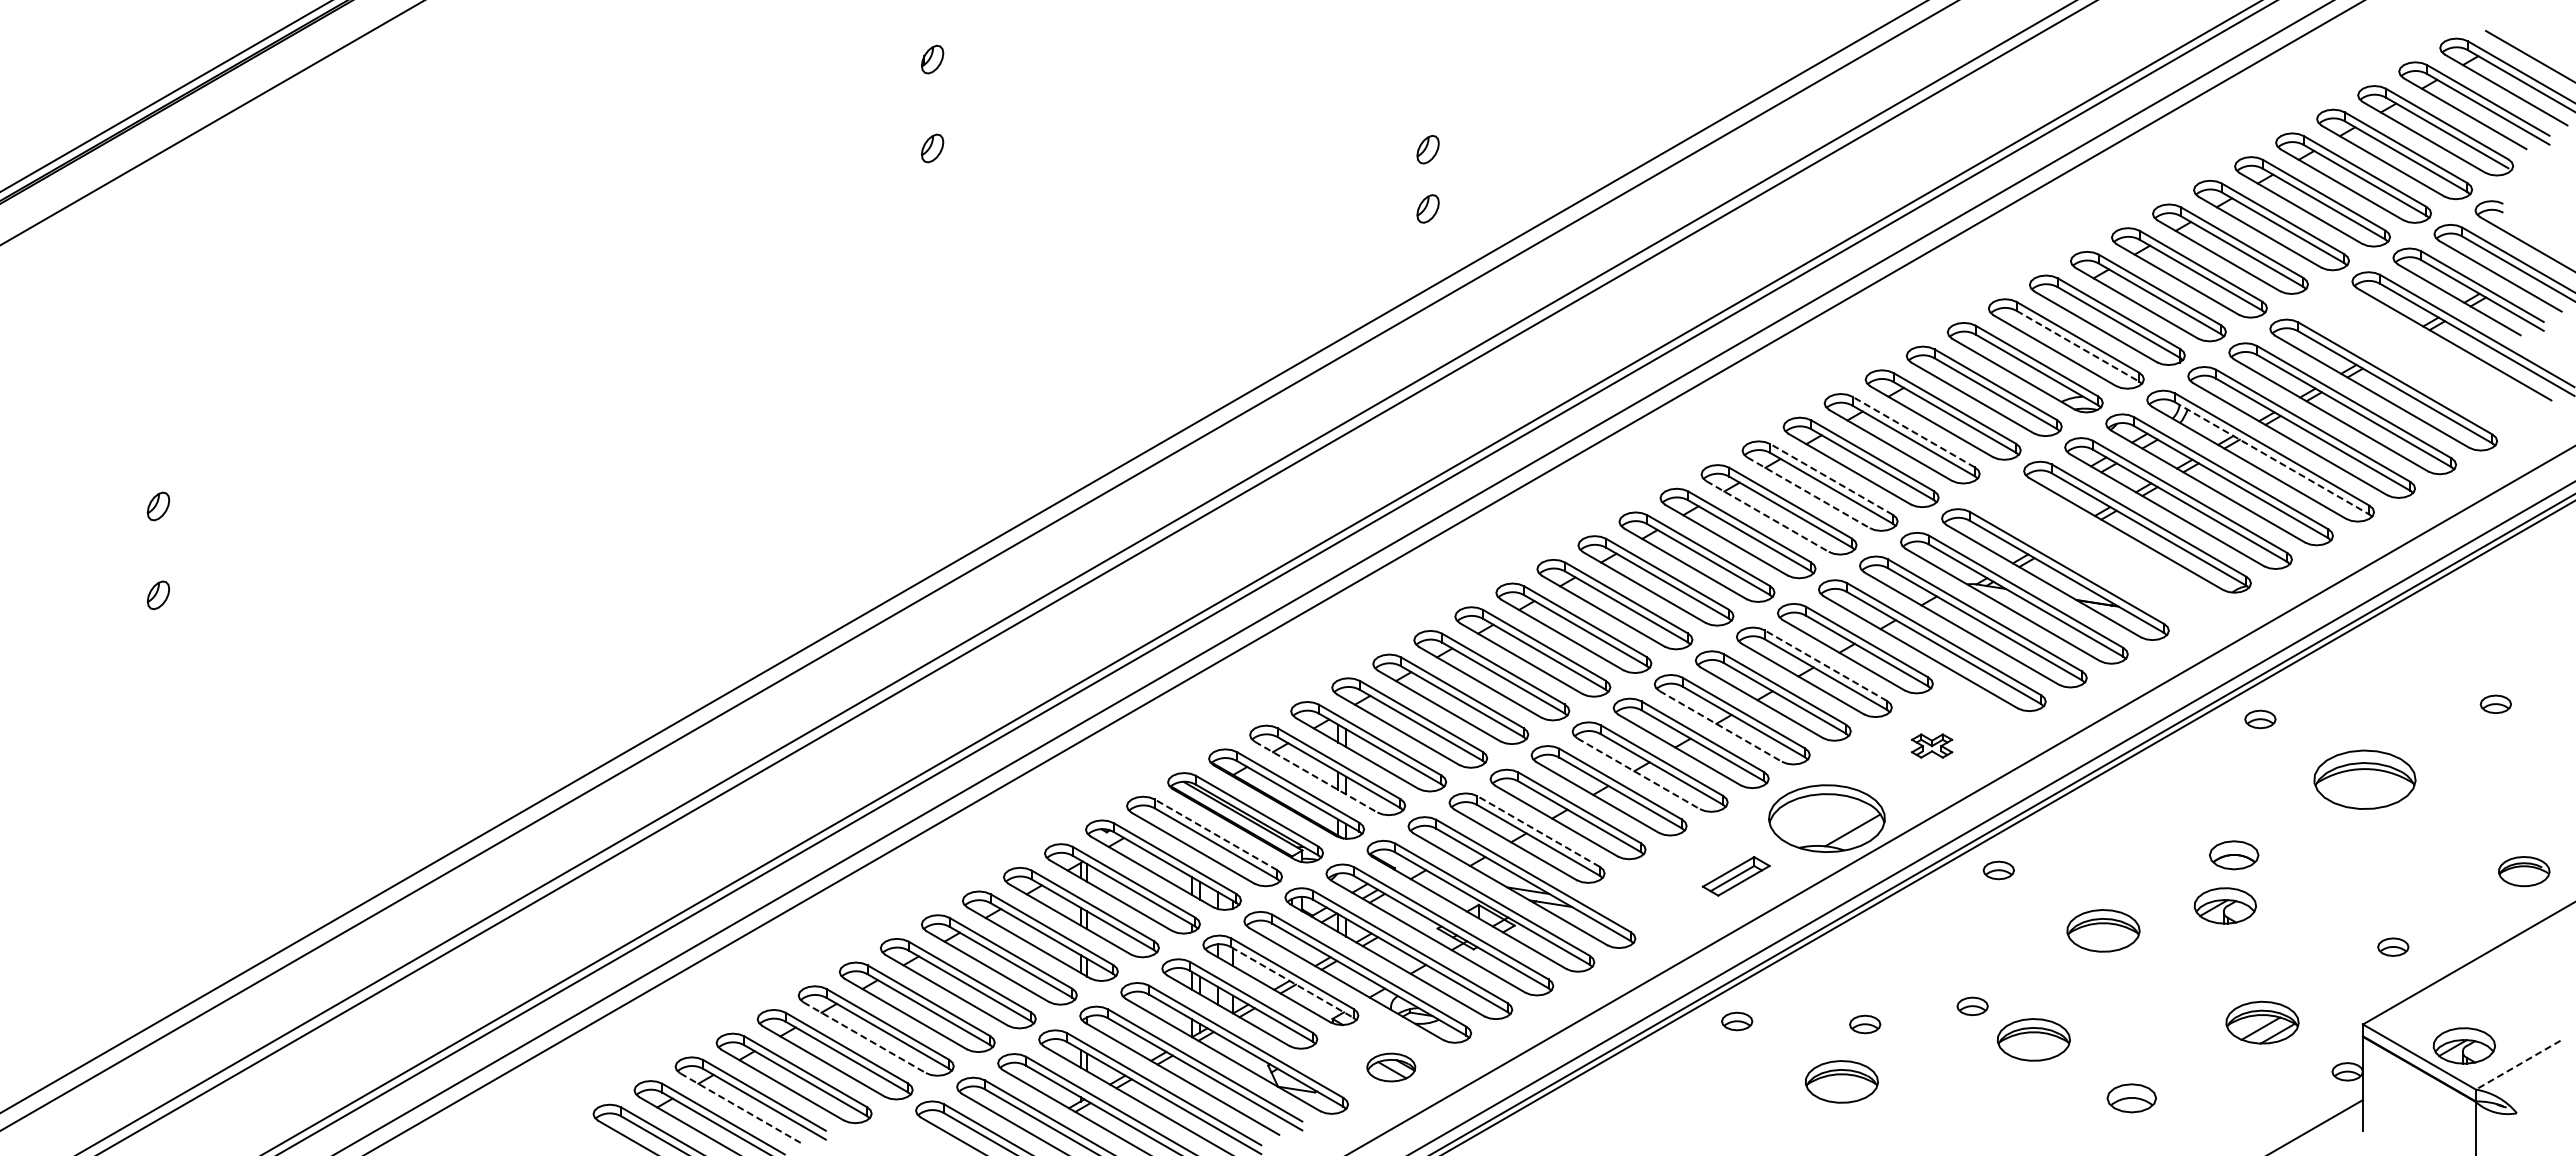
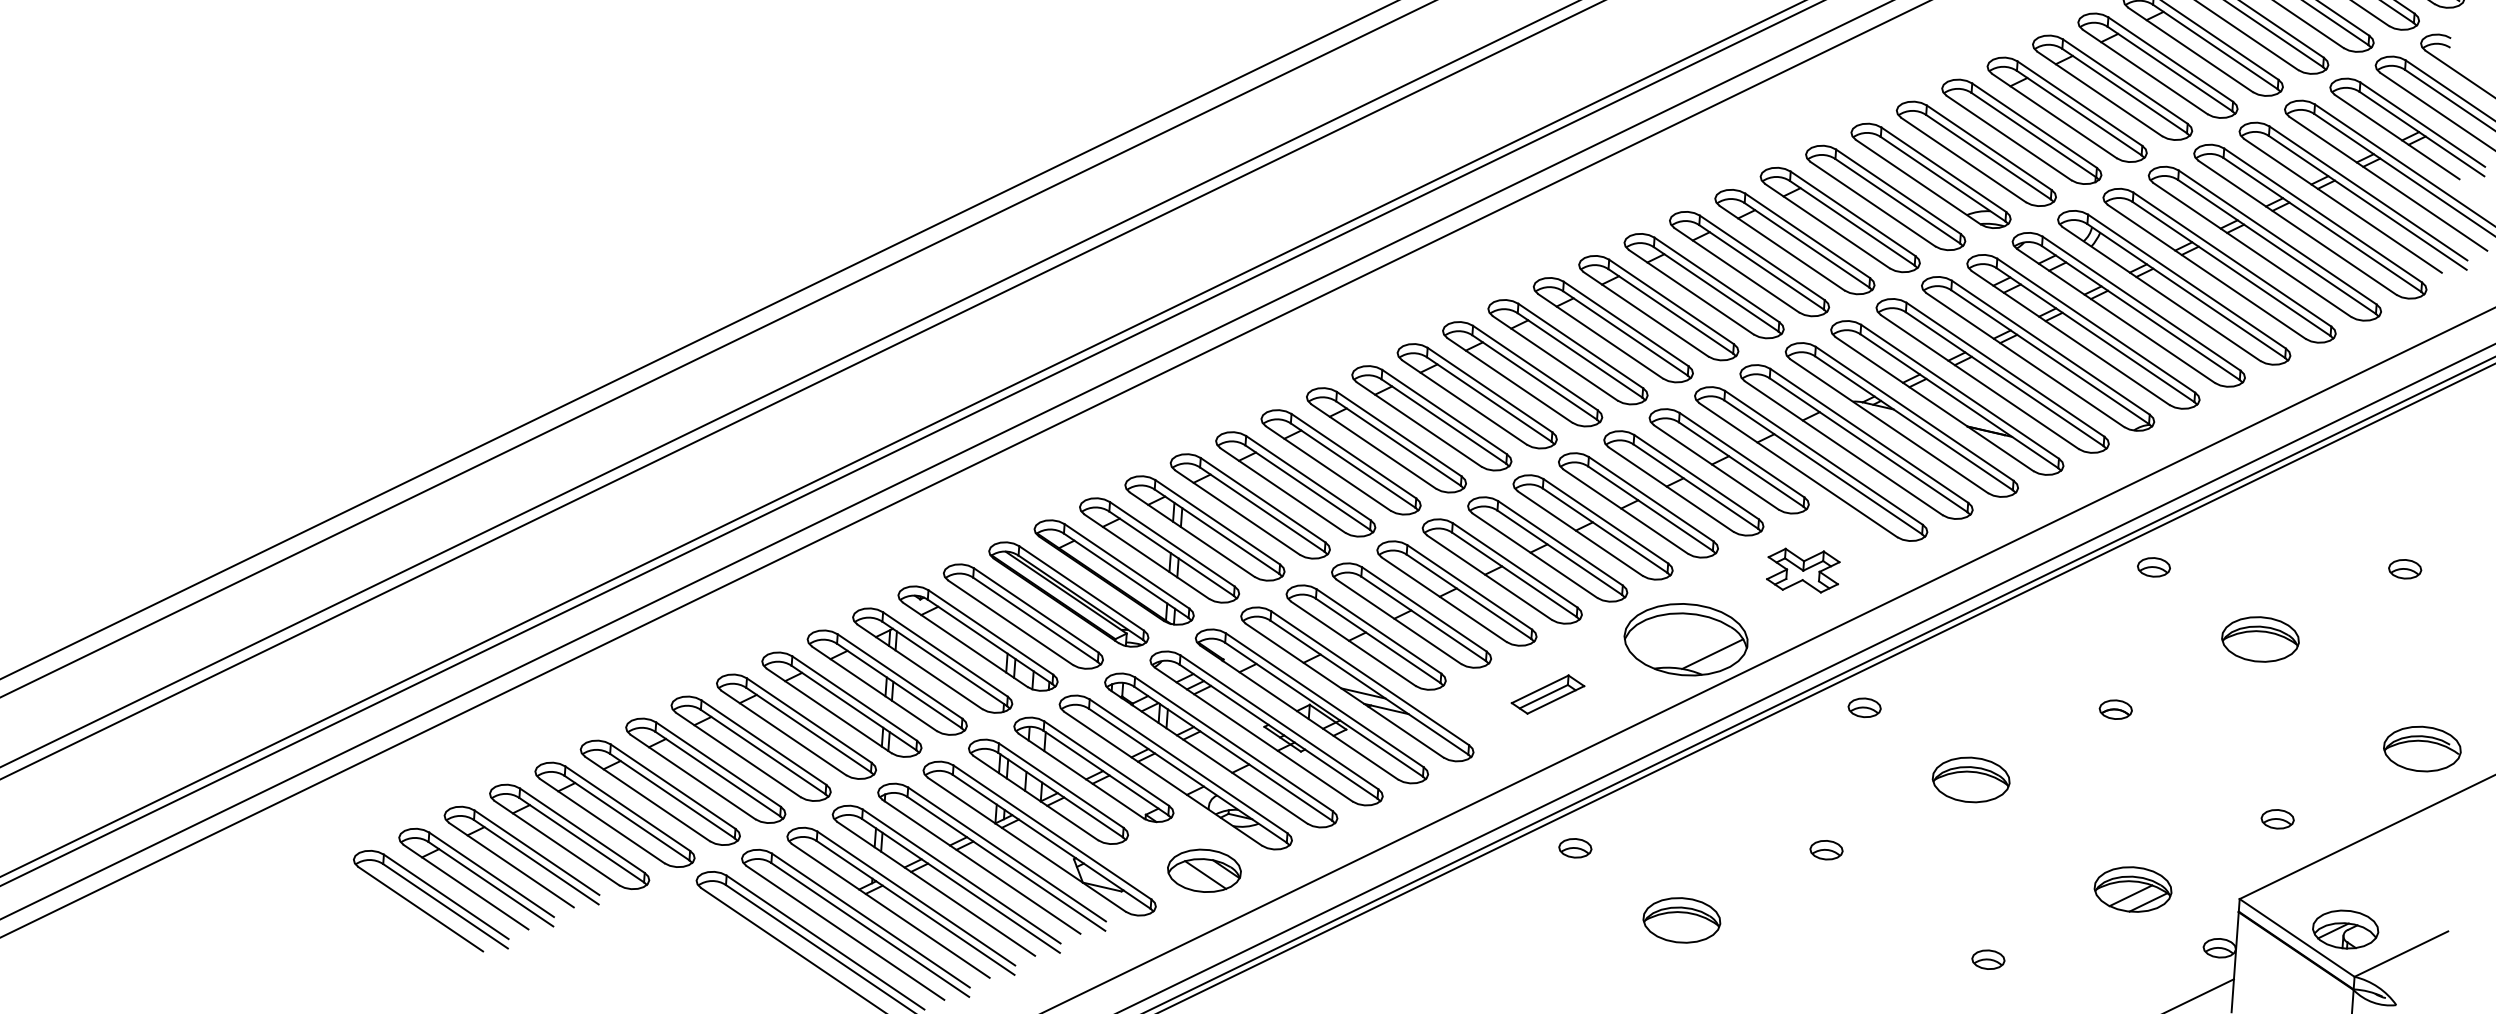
line: (2077, 346) -> (1988, 157), dashed -> solid
part: (2422, 360) -> (2353, 198), added
line: (1913, 432) -> (1807, 236), dashed -> solid
line: (2272, 458) -> (2186, 291), dashed -> solid
line: (1831, 479) -> (1716, 279), dashed -> solid
line: (1808, 492) -> (1691, 291), dashed -> solid
line: (1767, 516) -> (1645, 314), dashed -> solid
part: (2096, 550) -> (1992, 375), added
line: (1825, 665) -> (1696, 476), dashed -> solid
line: (1720, 726) -> (1580, 533), dashed -> solid
part: (1931, 745) -> (1802, 569), size x1.67
line: (1638, 773) -> (1489, 577), dashed -> solid
line: (1316, 777) -> (1147, 557), dashed -> solid
part: (2365, 779) -> (2260, 639), size x0.71
line: (1538, 831) -> (1378, 631), dashed -> solid
line: (1216, 834) -> (1036, 610), dashed -> solid
part: (2234, 855) -> (2116, 709), size x0.62
part: (2524, 871) -> (2422, 748), size x1.43
part: (1735, 876) -> (1547, 694), moved
part: (2224, 905) -> (2101, 762), removed
line: (1292, 982) -> (1106, 773), dashed -> solid
part: (1865, 1024) -> (1711, 861), removed
line: (864, 1037) -> (647, 798), dashed -> solid
part: (2033, 1039) -> (1888, 889), removed
line: (2518, 1065) -> (2401, 954), dashed -> solid
part: (1391, 1067) -> (1204, 870), size x1.43
part: (2131, 1097) -> (1988, 958), size x0.62
line: (741, 1108) -> (511, 864), dashed -> solid

